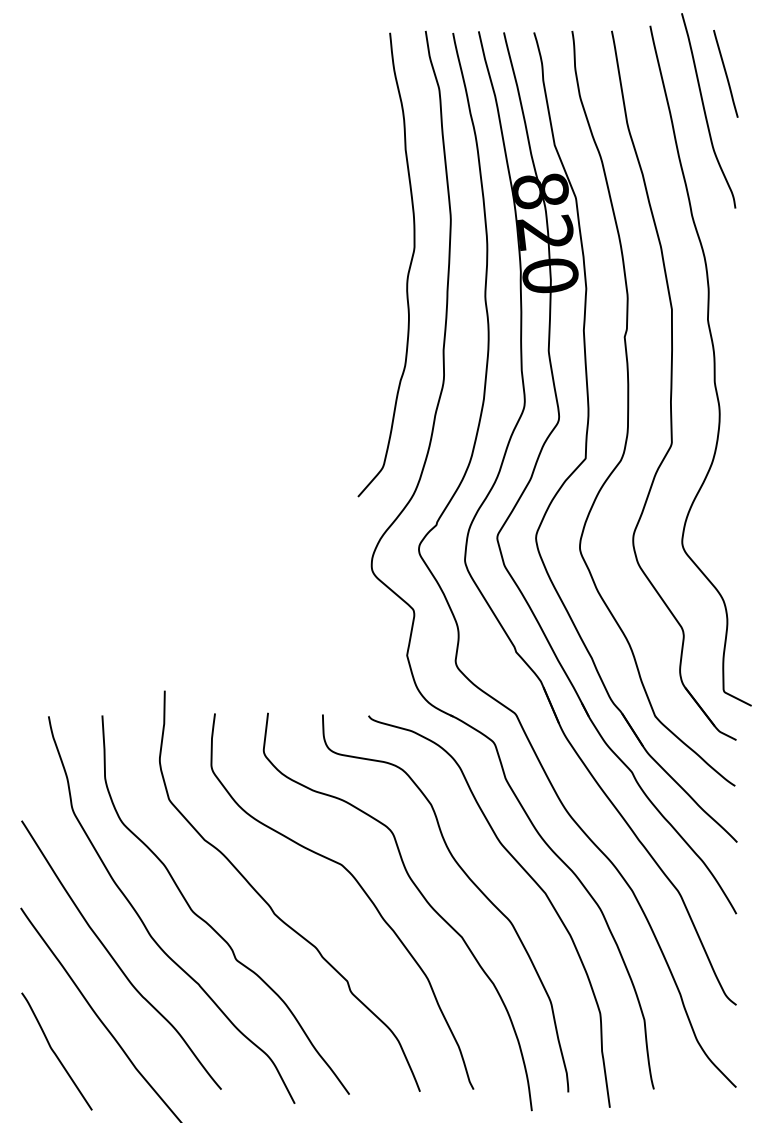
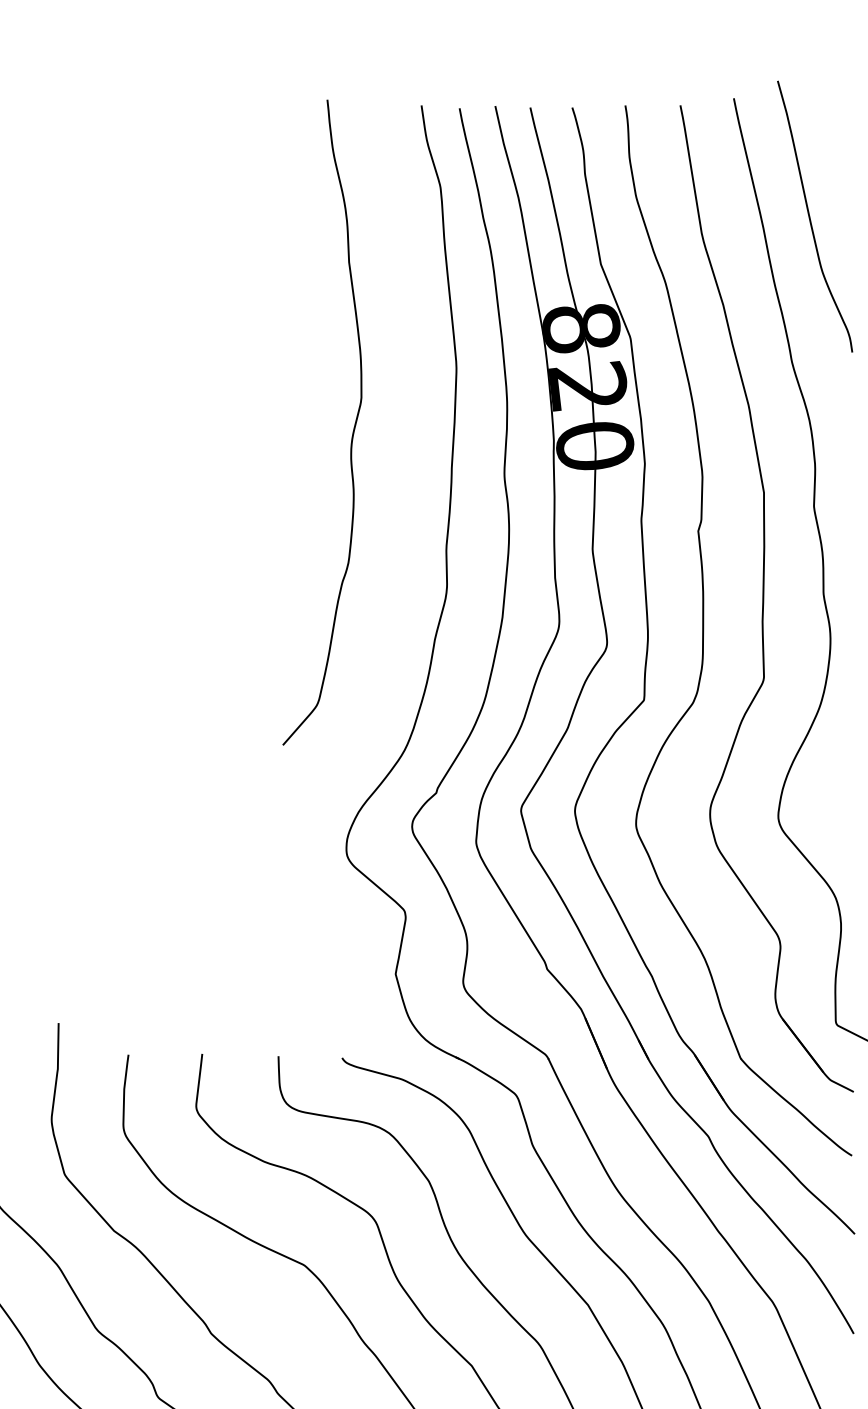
line: (725, 73) -> (838, 164), removed
curve: (408, 268) -> (353, 427), moved

